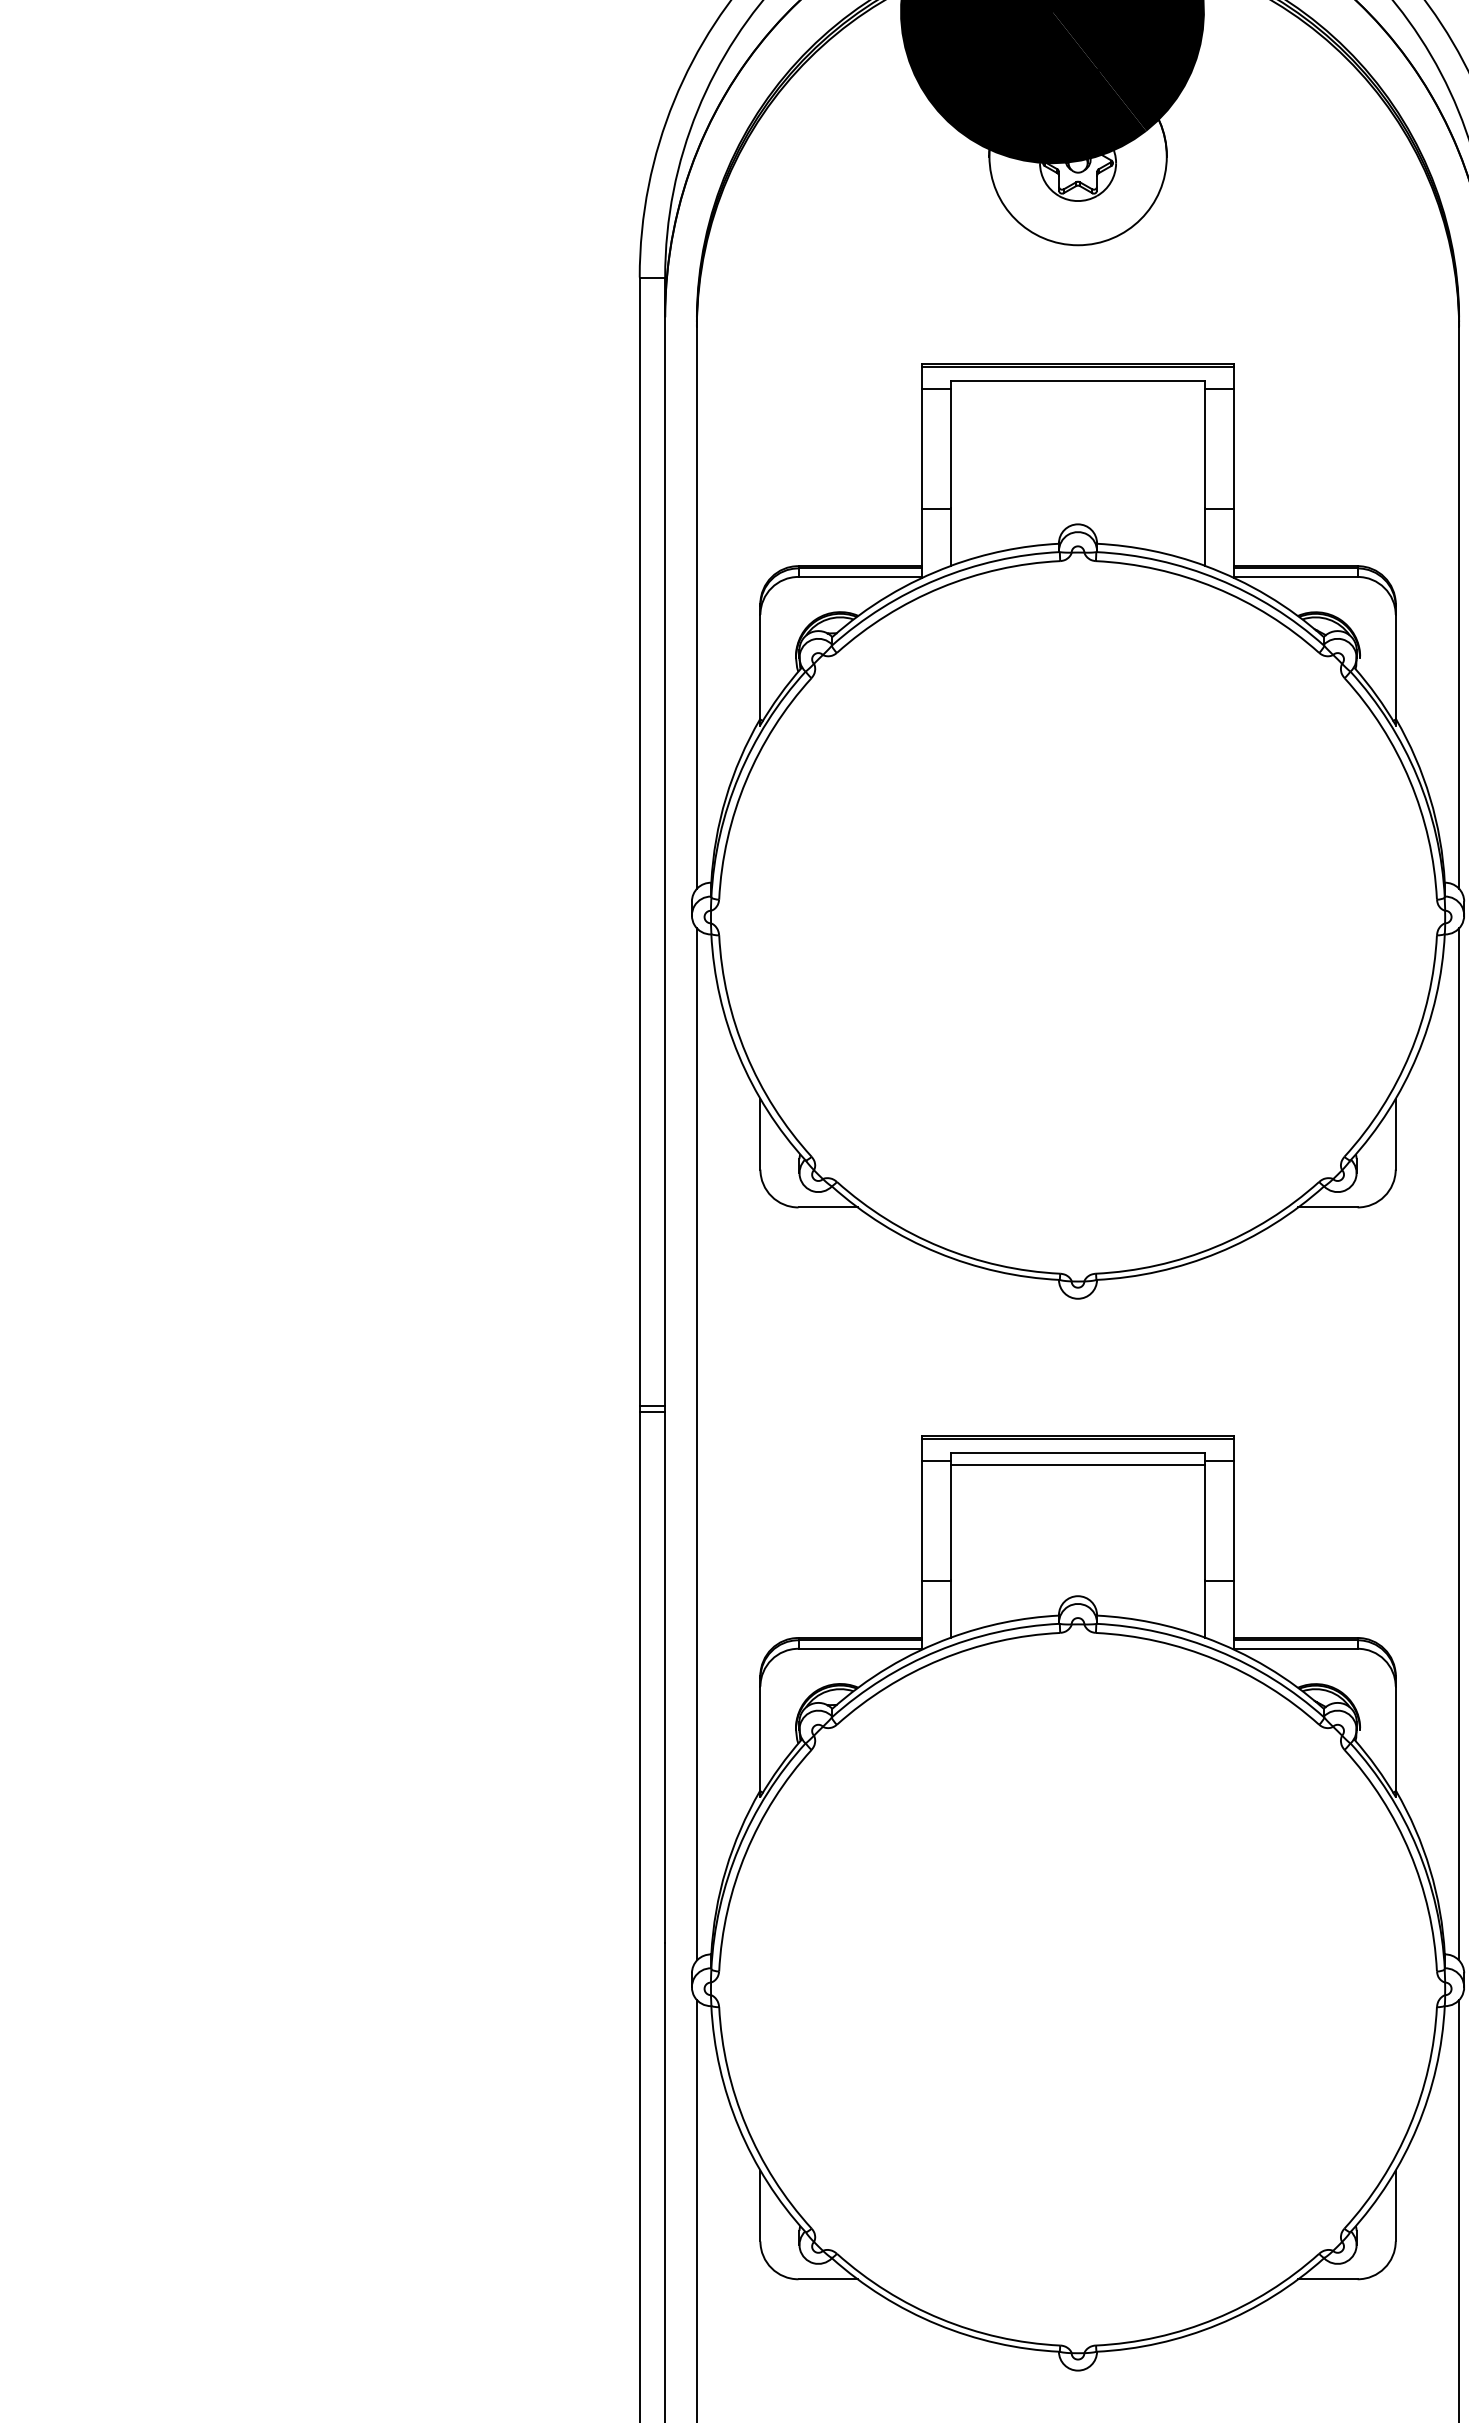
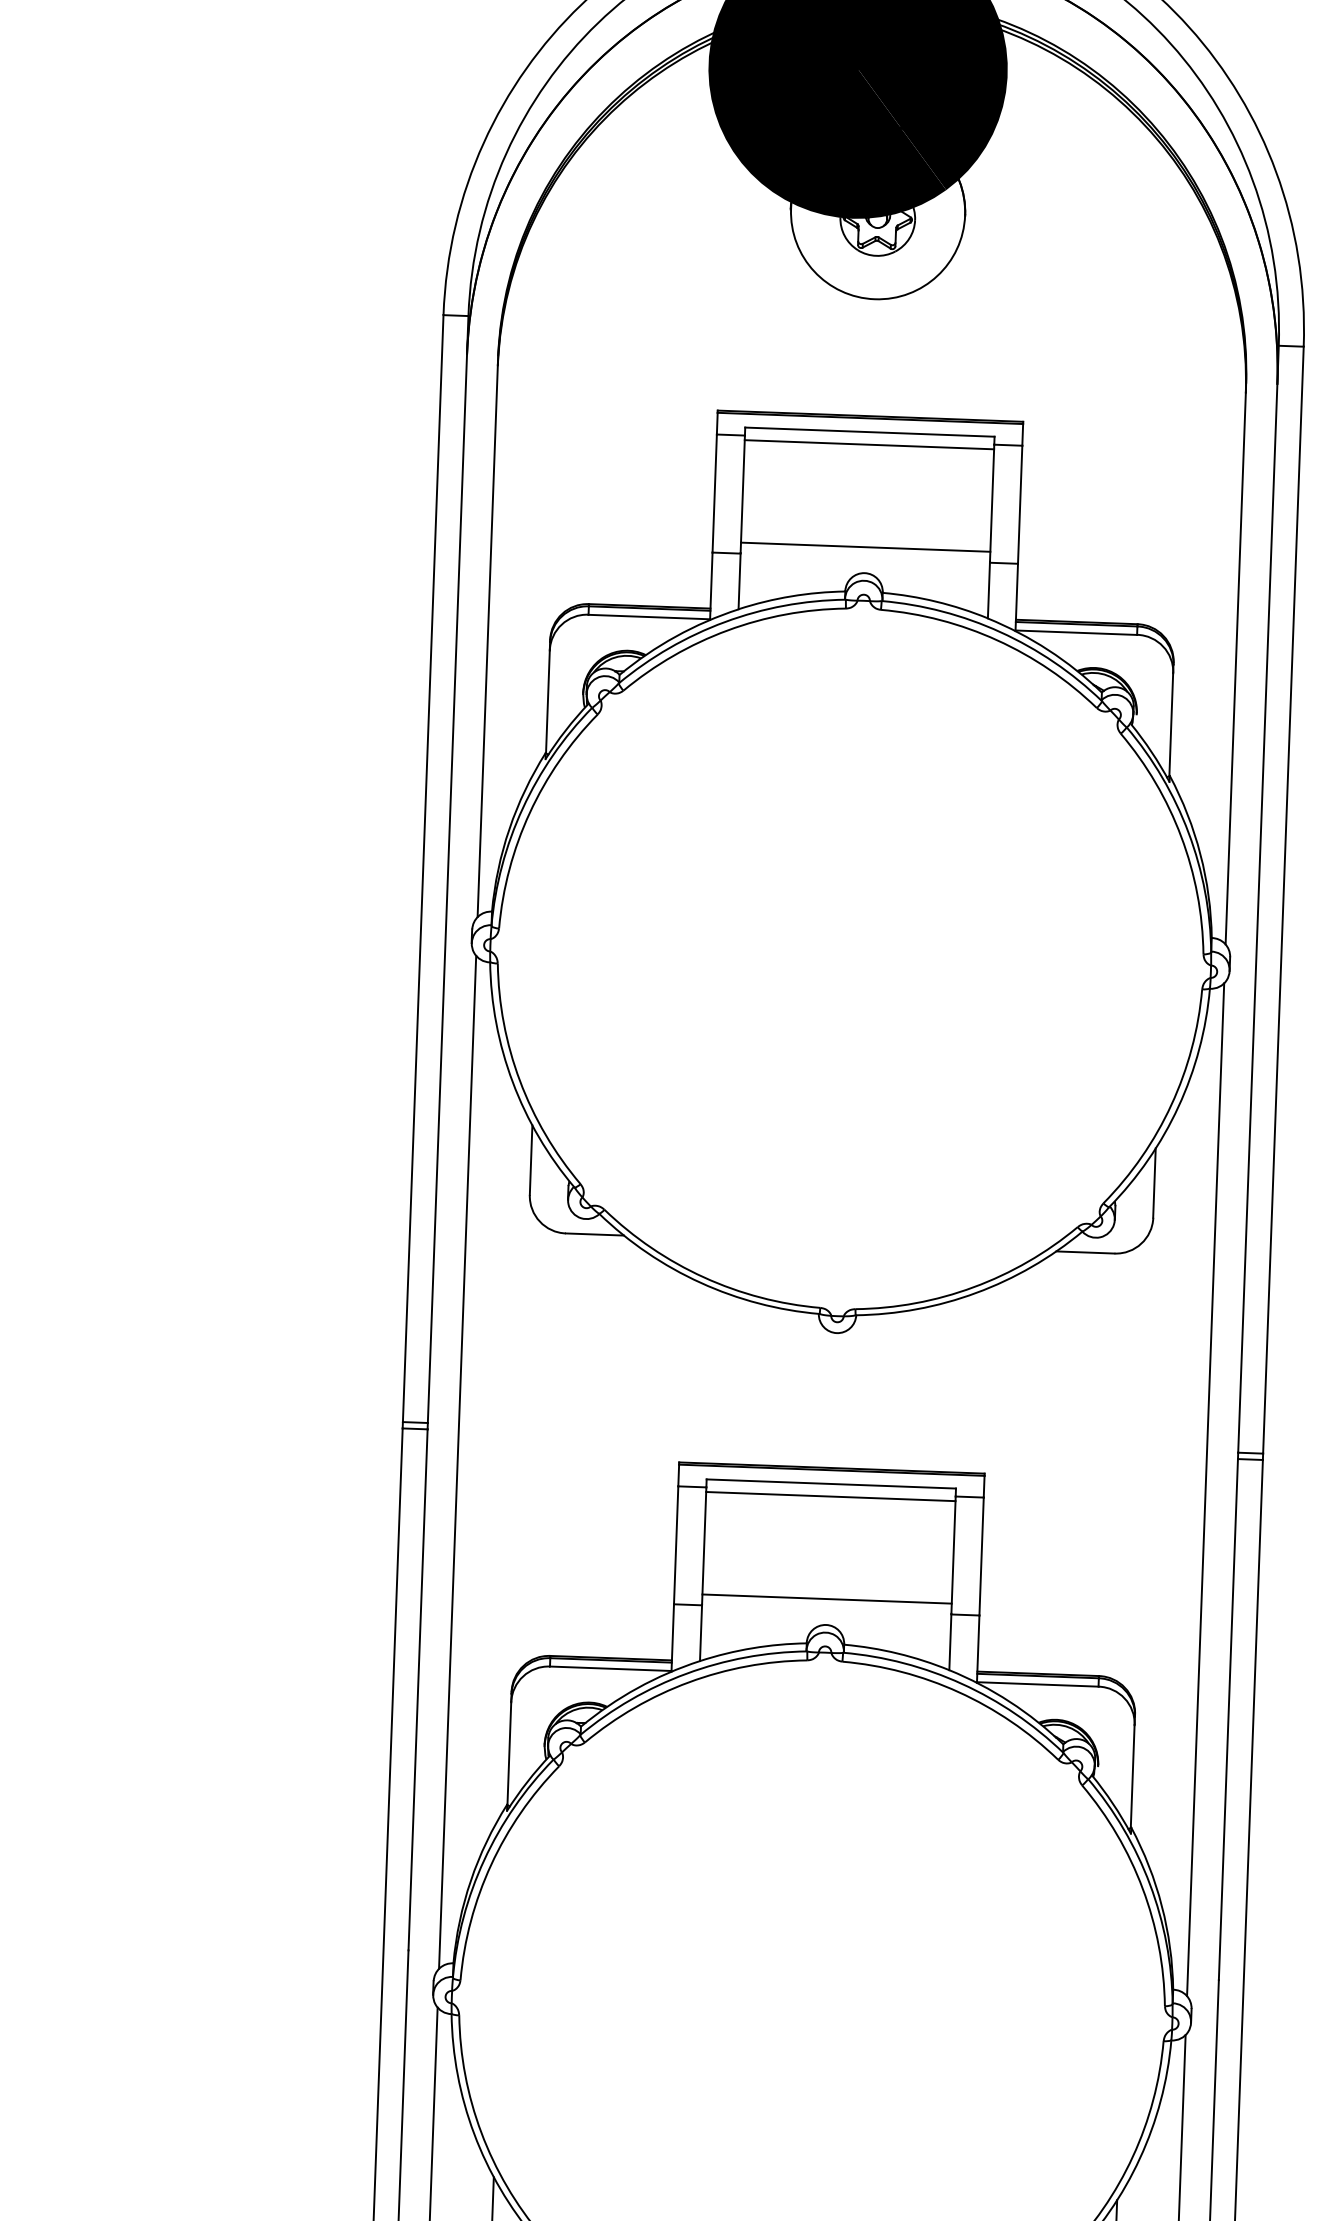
line: (1077, 393) -> (868, 444), added
line: (1077, 497) -> (865, 546), added
line: (1077, 1569) -> (826, 1598), added

